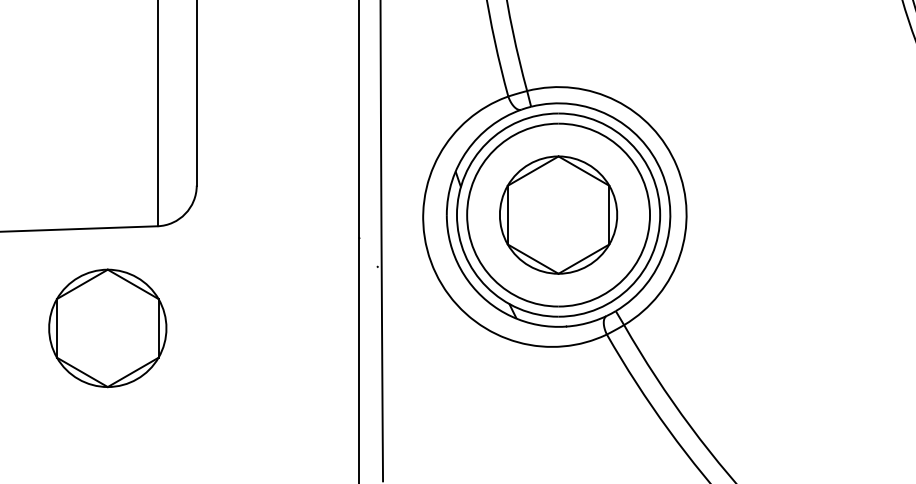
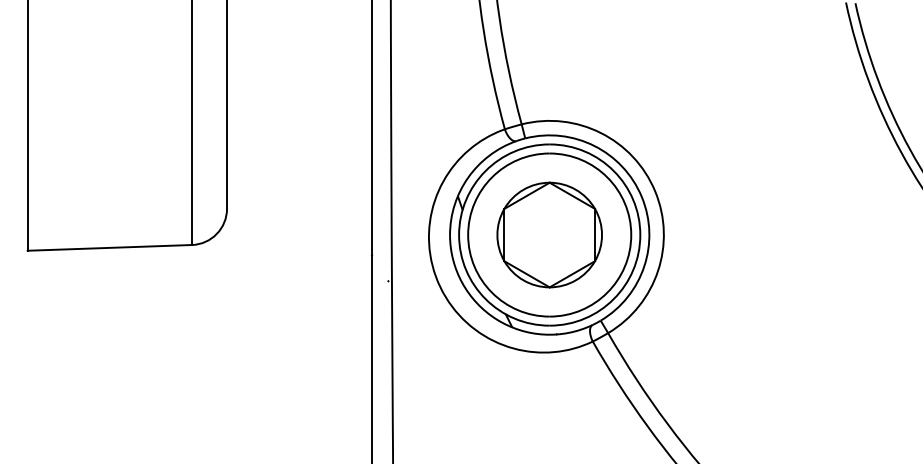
part: (107, 327) -> (147, 335), removed

